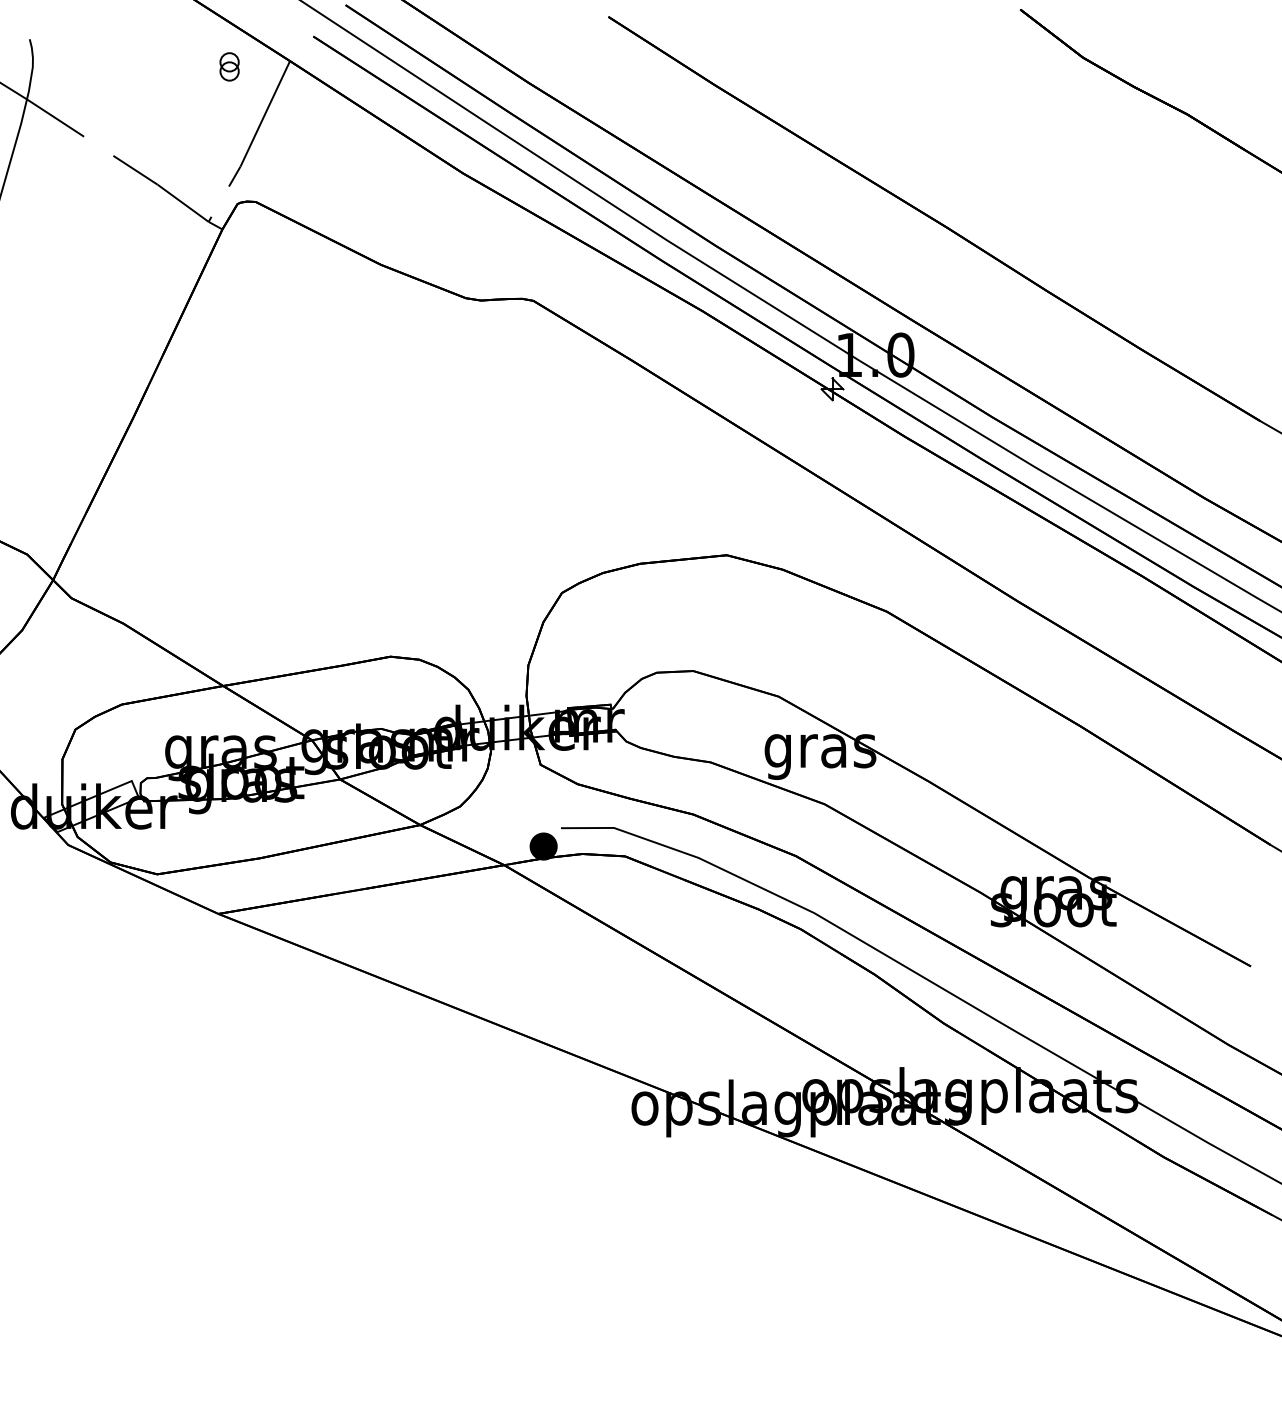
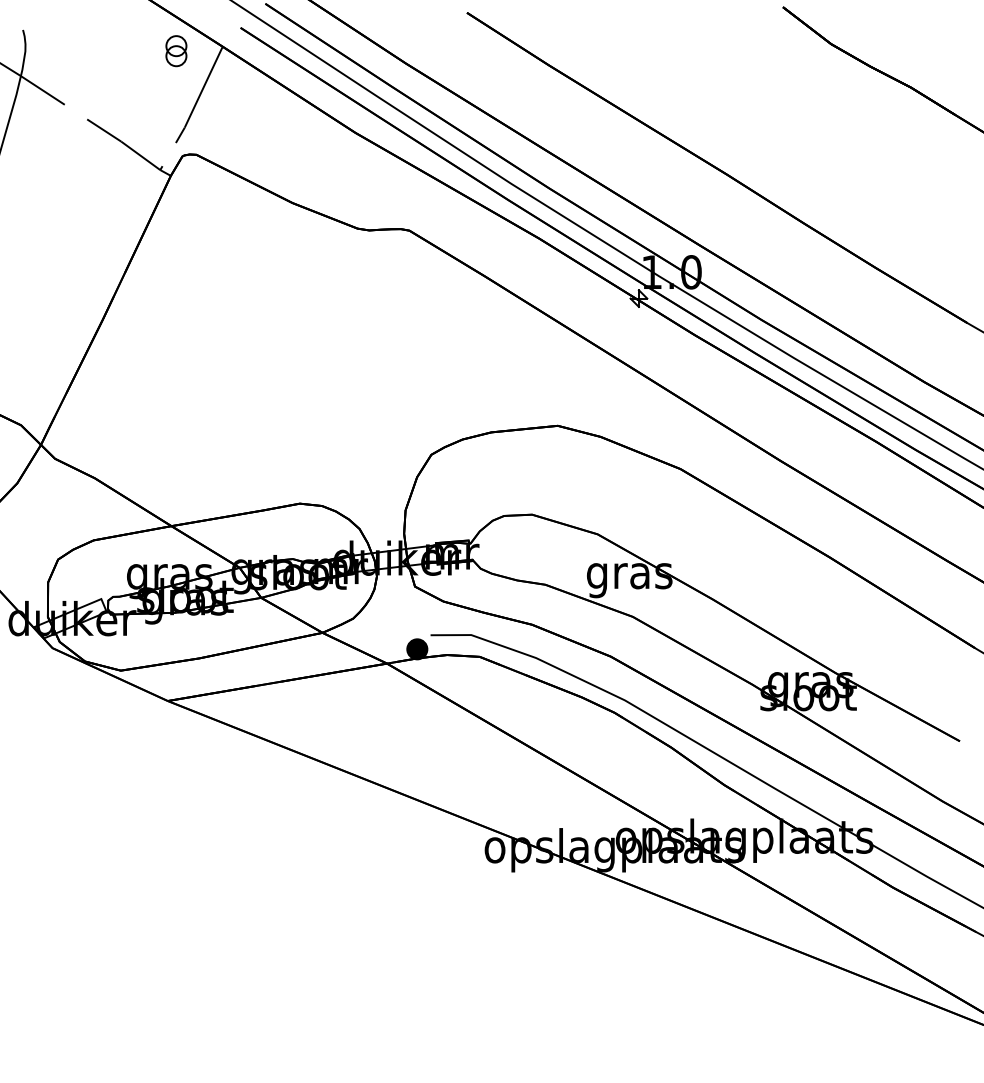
part: (229, 66) -> (176, 50), size x1.43

